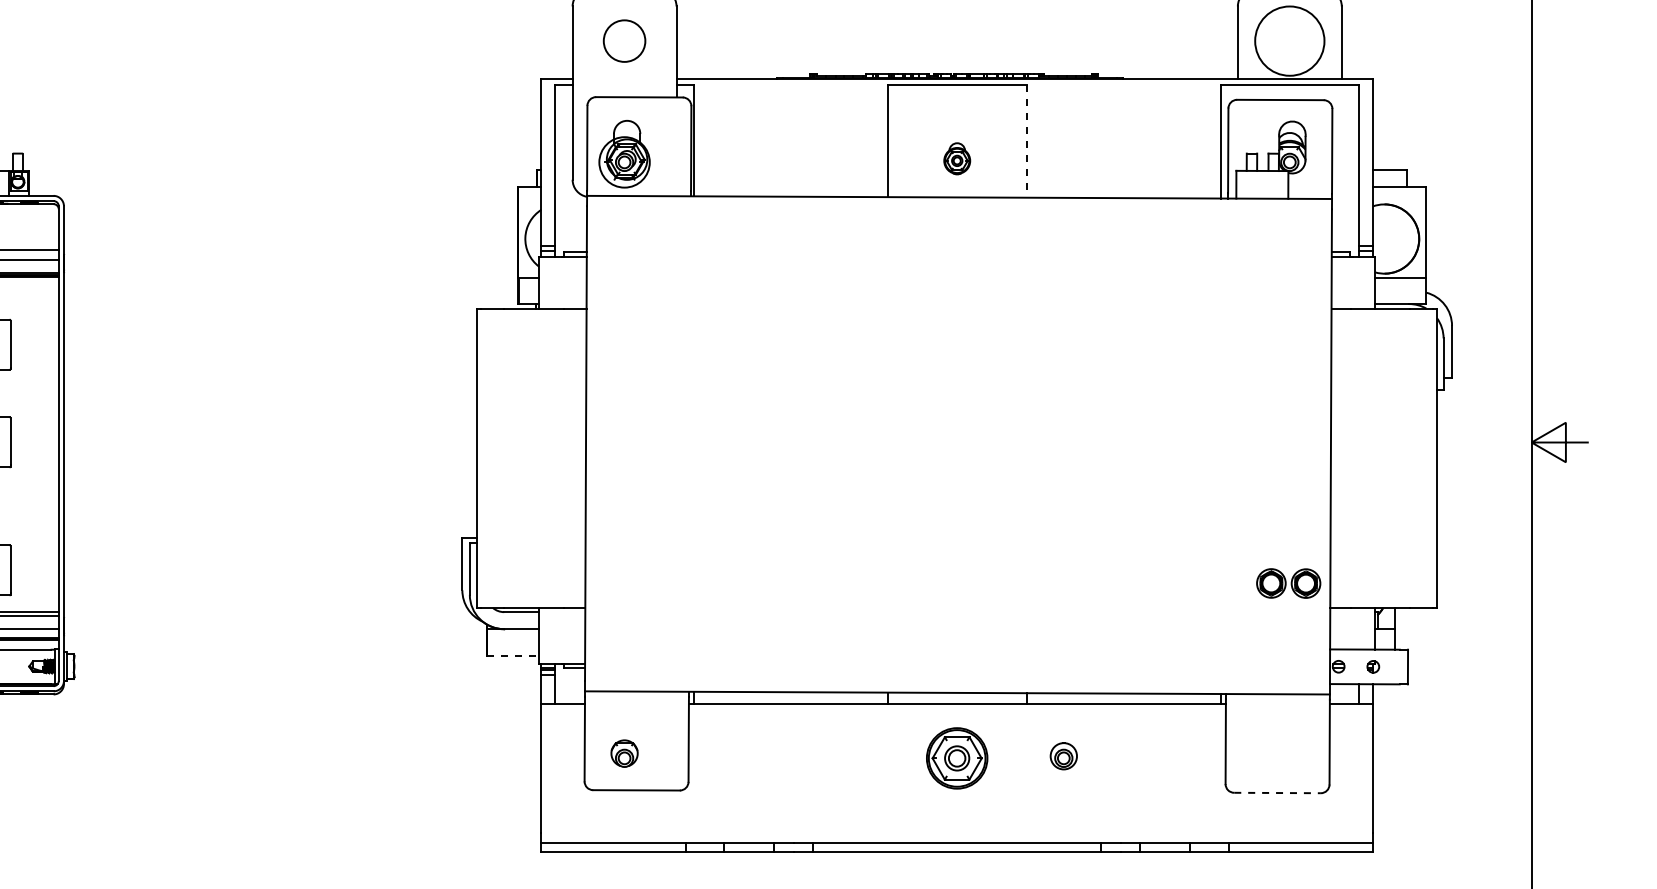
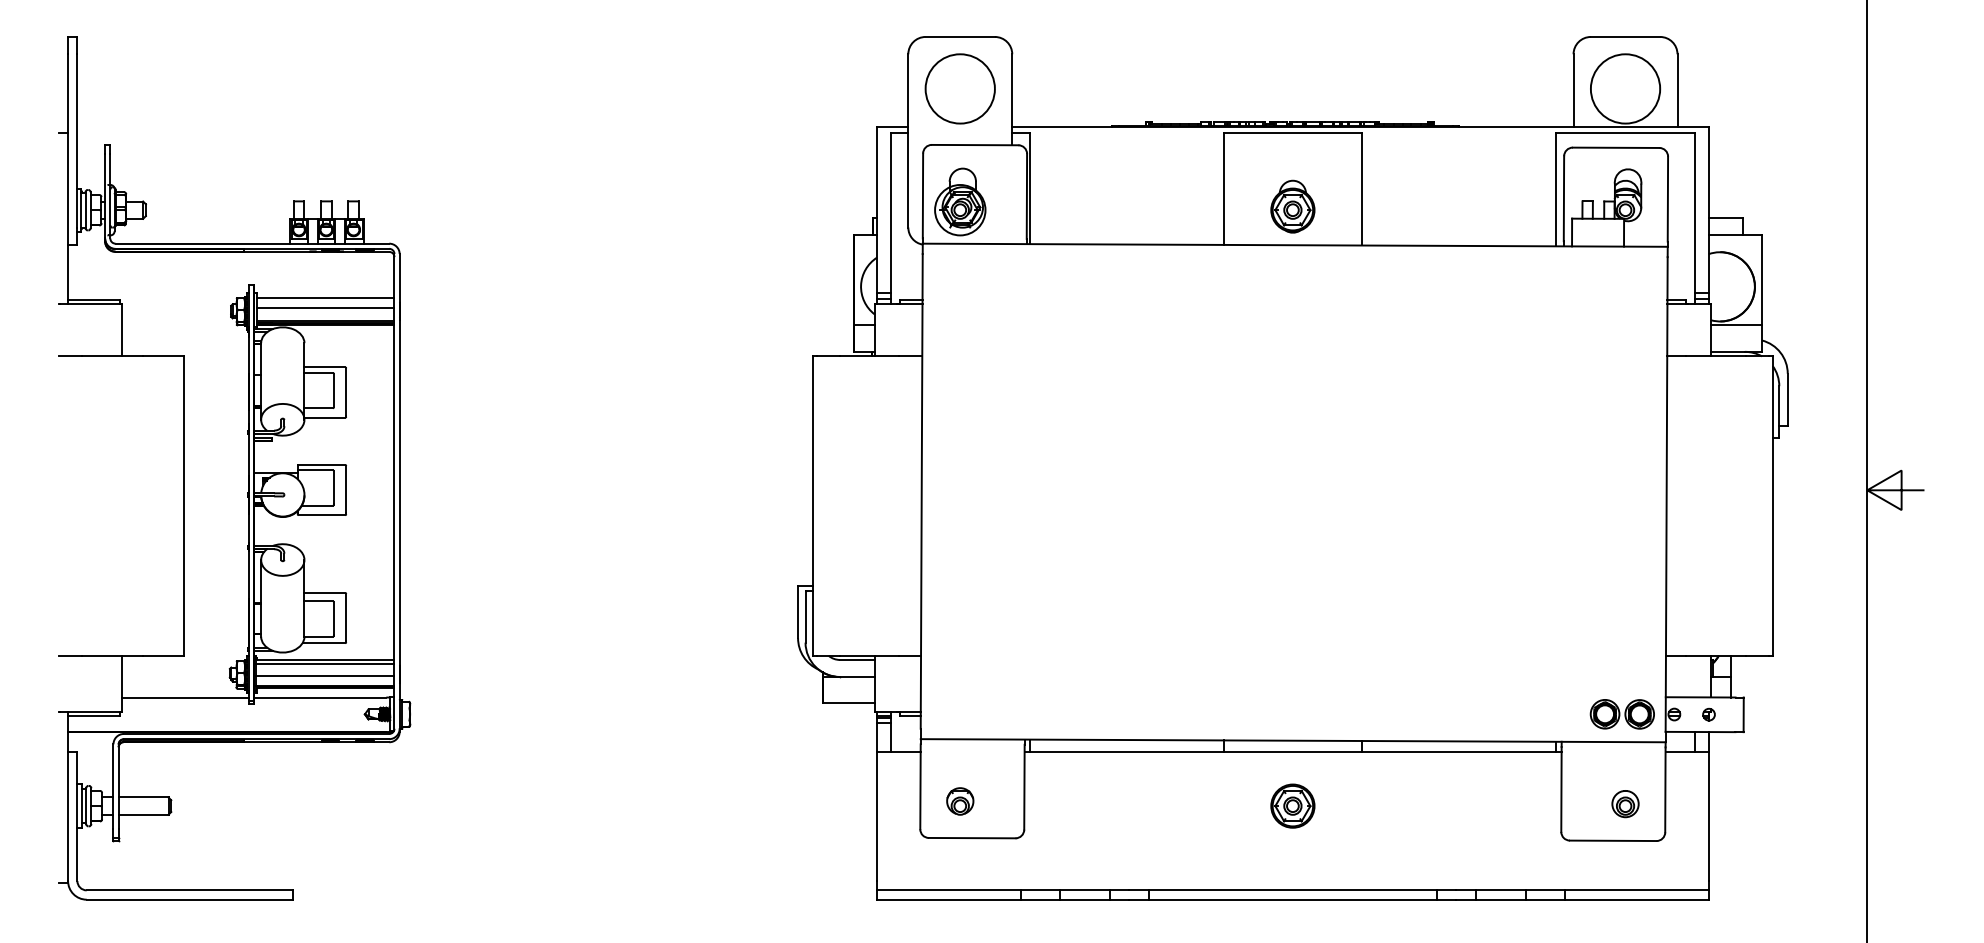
circle: (623, 40) -> (959, 88), size x1.67
line: (1026, 141) -> (1362, 189), dashed -> solid
part: (956, 158) -> (1292, 206), size x1.67
part: (1287, 583) -> (1621, 714), moved
line: (512, 655) -> (848, 703), dashed -> solid
part: (1063, 756) -> (1625, 804), moved
part: (956, 757) -> (1292, 805), size x0.71
line: (1277, 792) -> (1613, 840), dashed -> solid

